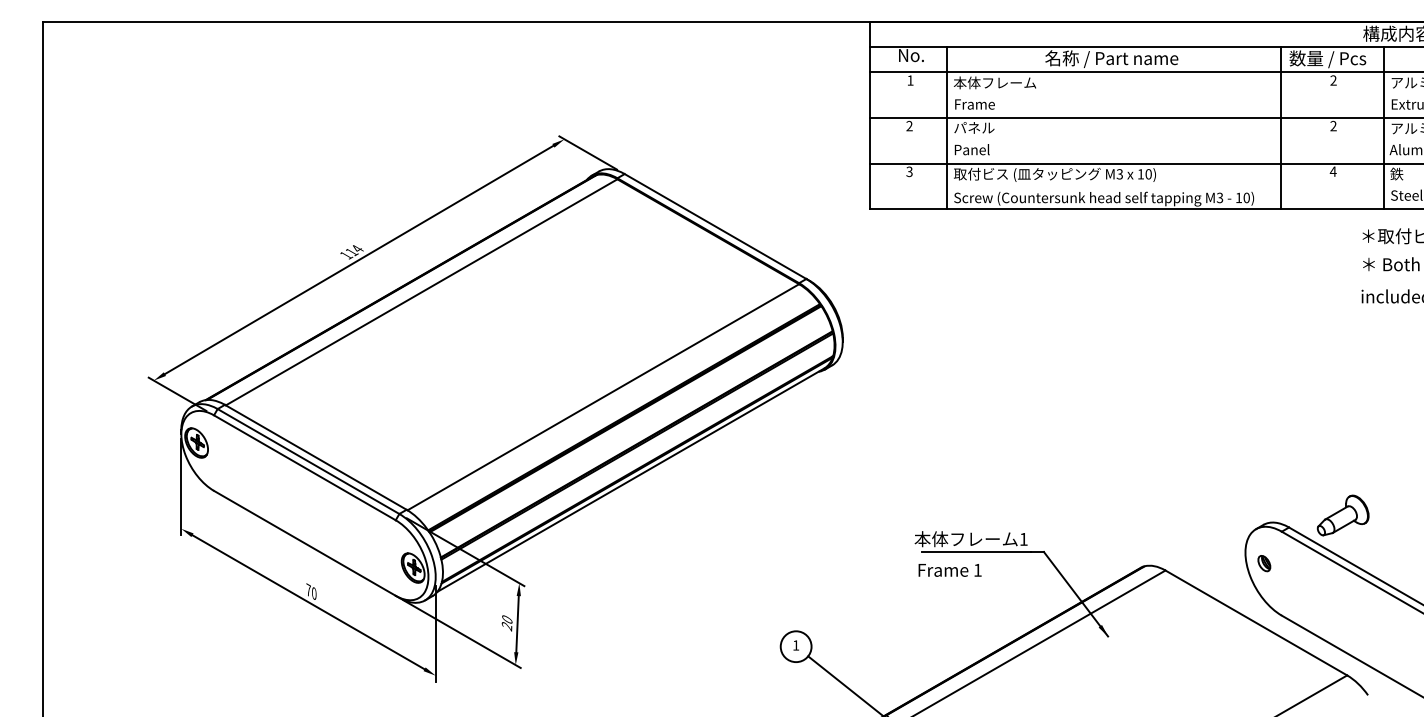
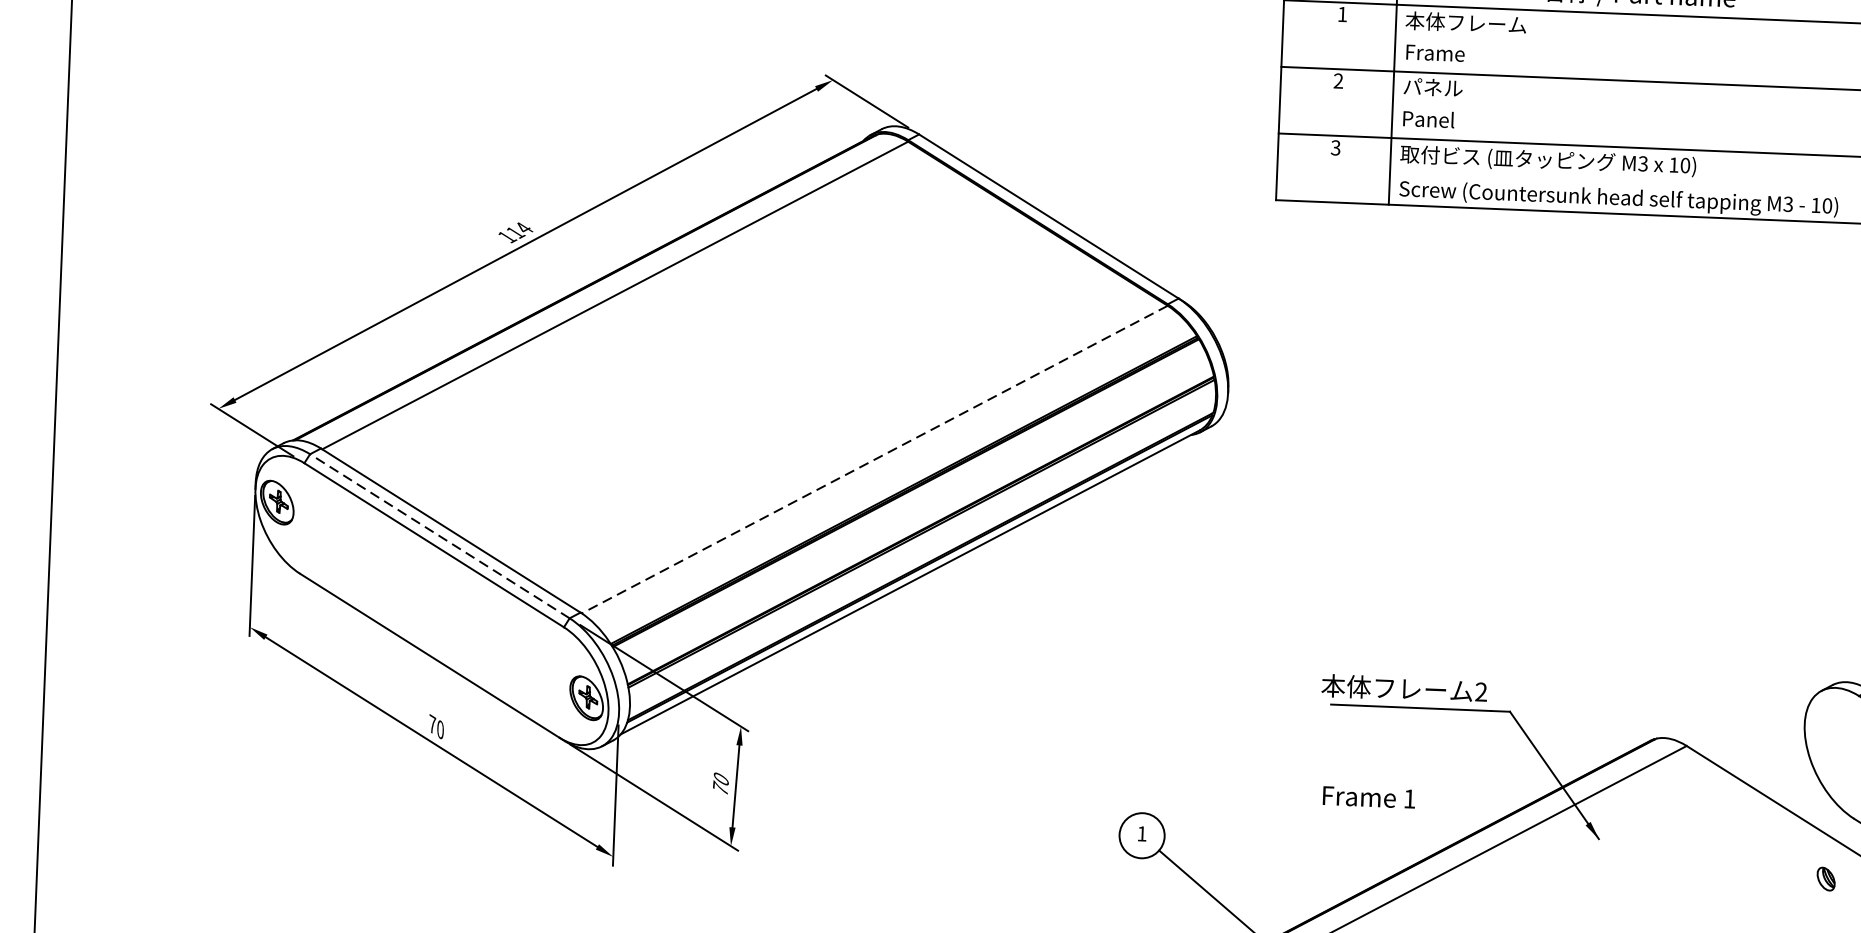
line: (602, 397) -> (873, 459), solid -> dashed
line: (308, 461) -> (439, 536), solid -> dashed
text: (1023, 538) -> (1480, 690), 1 -> 2
part: (1264, 563) -> (1826, 879), moved
text: (949, 570) -> (1368, 797), moved
text: (506, 625) -> (719, 787), 20 -> 70

